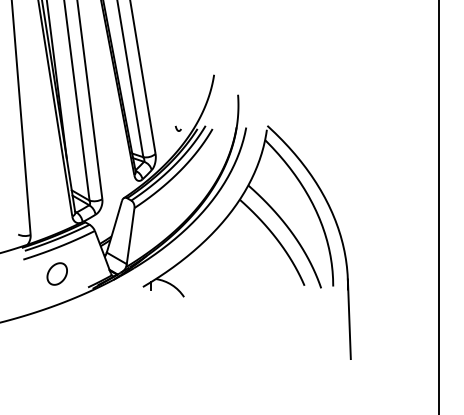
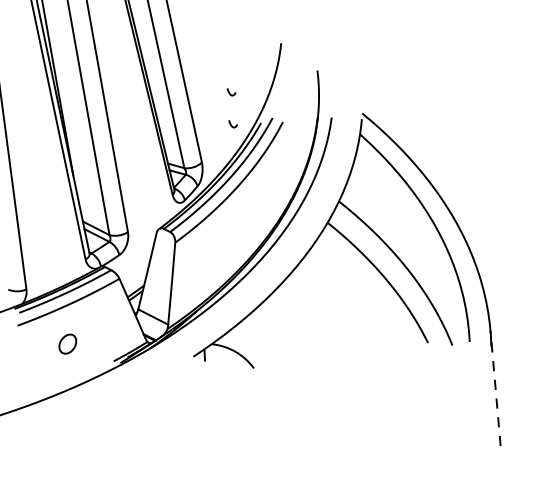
curve: (177, 106) -> (230, 91), added
part: (56, 273) -> (66, 343), size x0.6
line: (349, 319) -> (495, 388), solid -> dashed

